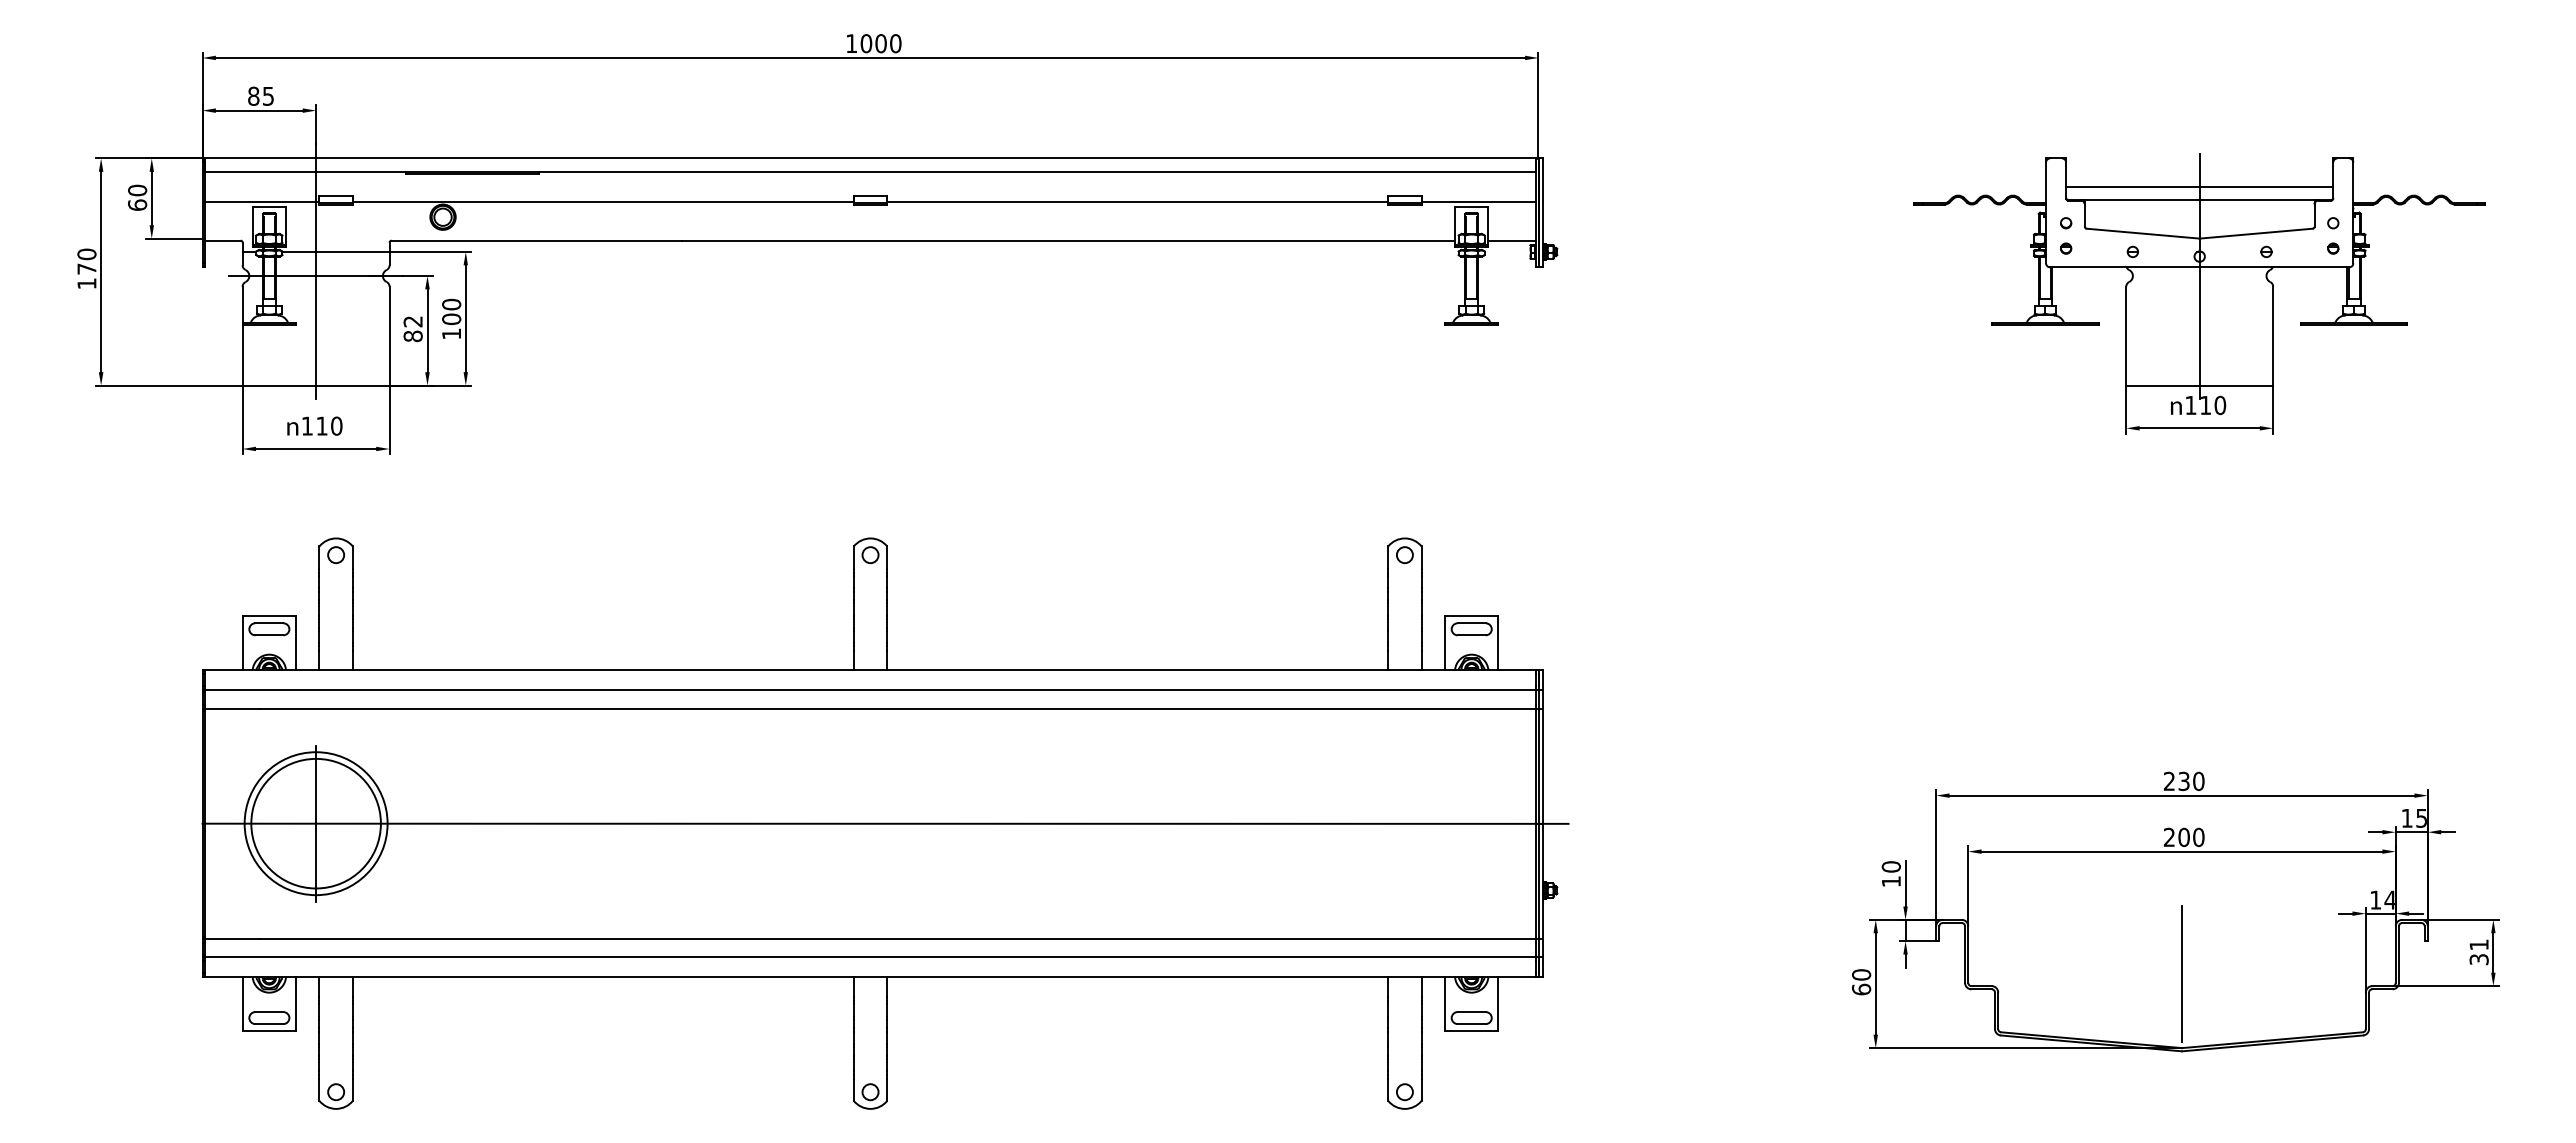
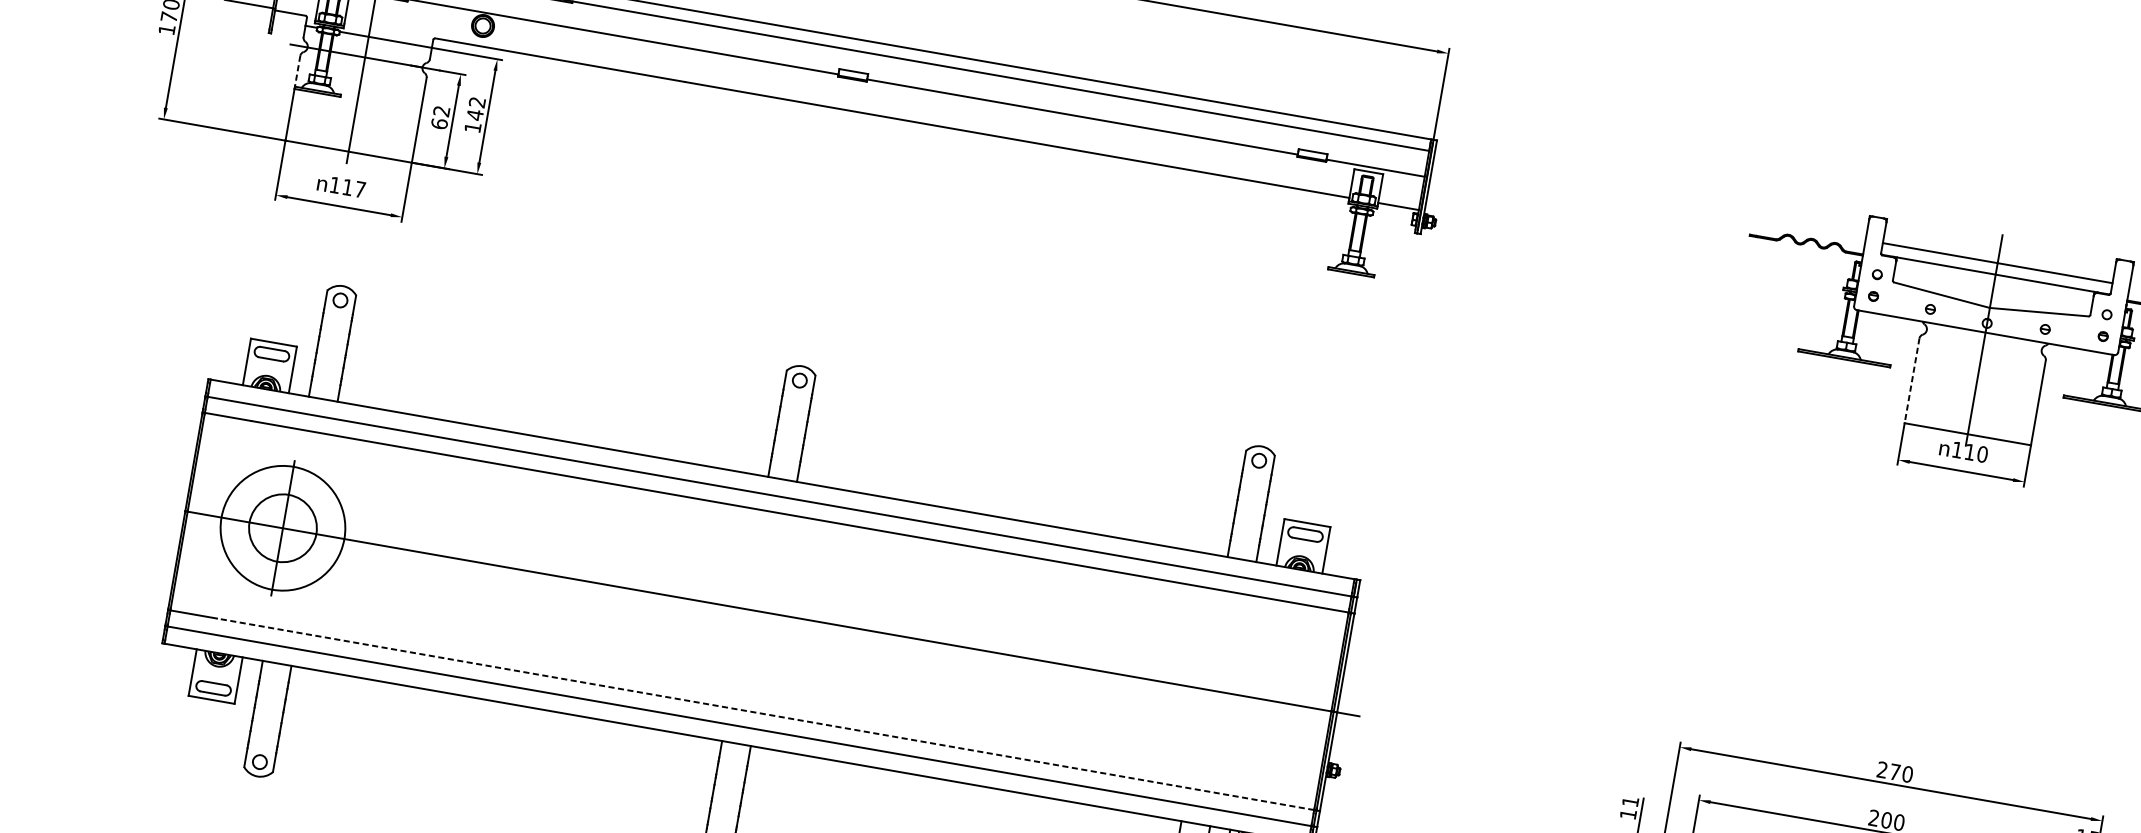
line: (242, 304) -> (297, 70), solid -> dashed
text: (451, 311) -> (476, 108), 100 -> 142
text: (412, 336) -> (438, 123), 82 -> 62
line: (2126, 336) -> (1912, 381), solid -> dashed
text: (336, 425) -> (360, 189), 110 -> 117
text: (2183, 781) -> (1894, 772), 230 -> 270
circle: (315, 823) -> (282, 528), size x0.6
text: (1890, 866) -> (1629, 801), 10 -> 11
line: (897, 938) -> (765, 714), solid -> dashed

